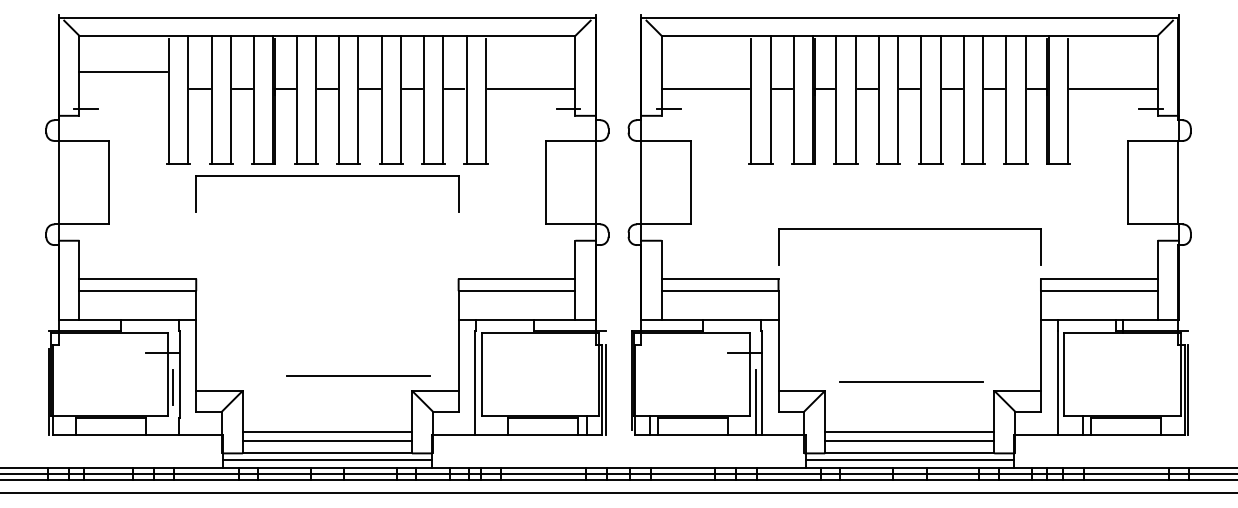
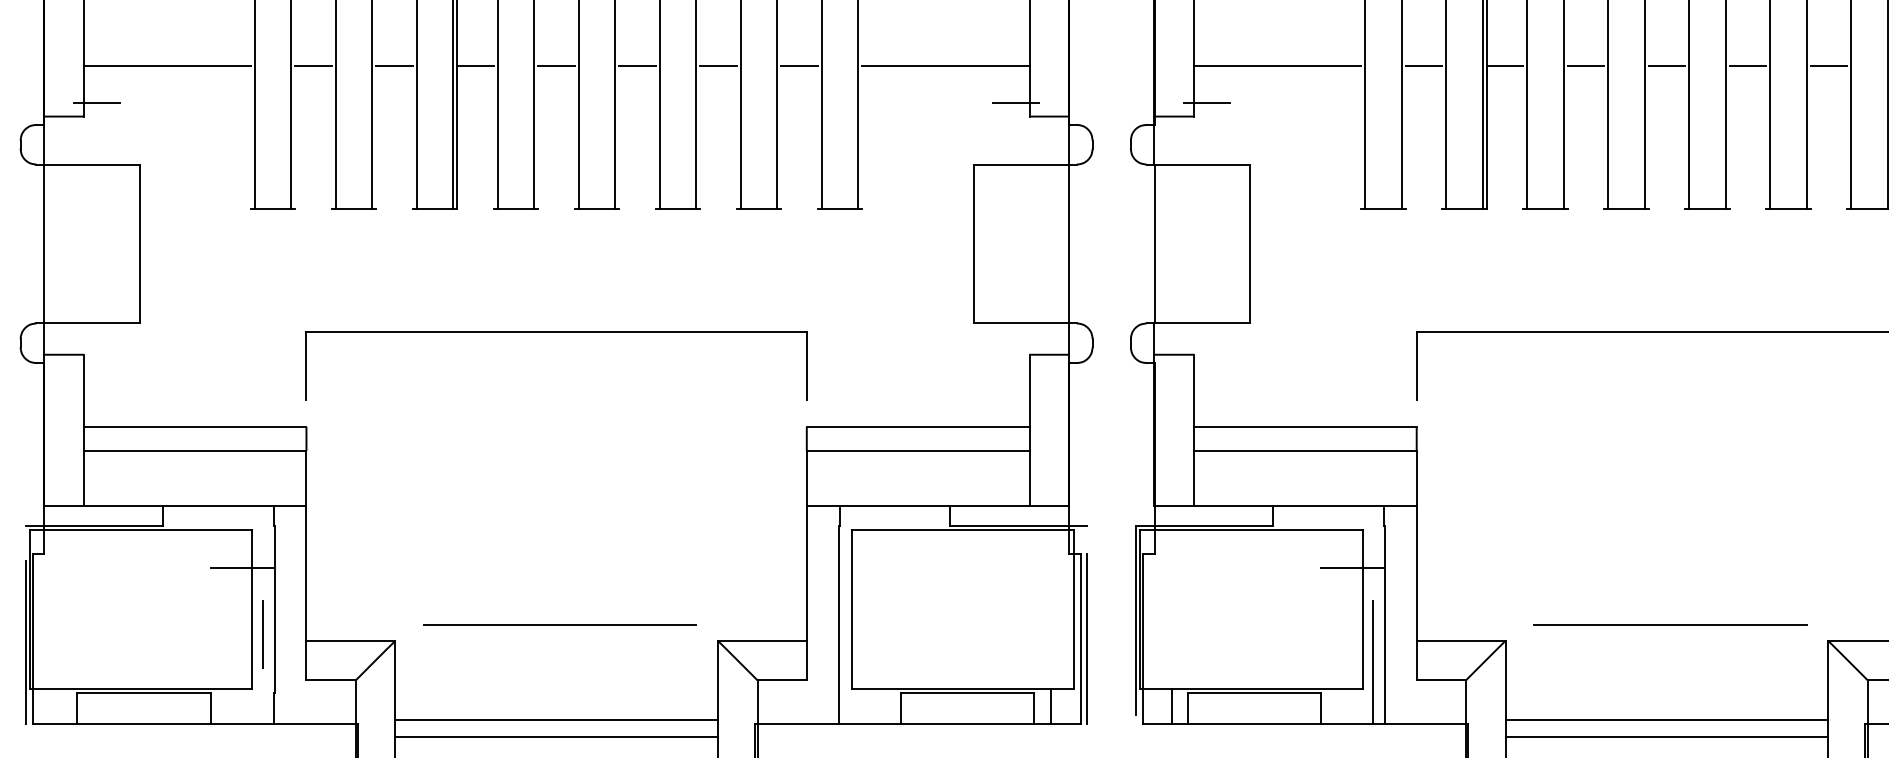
line: (123, 72) -> (167, 66), moved
part: (327, 176) -> (556, 333), moved
line: (358, 375) -> (560, 623), moved

